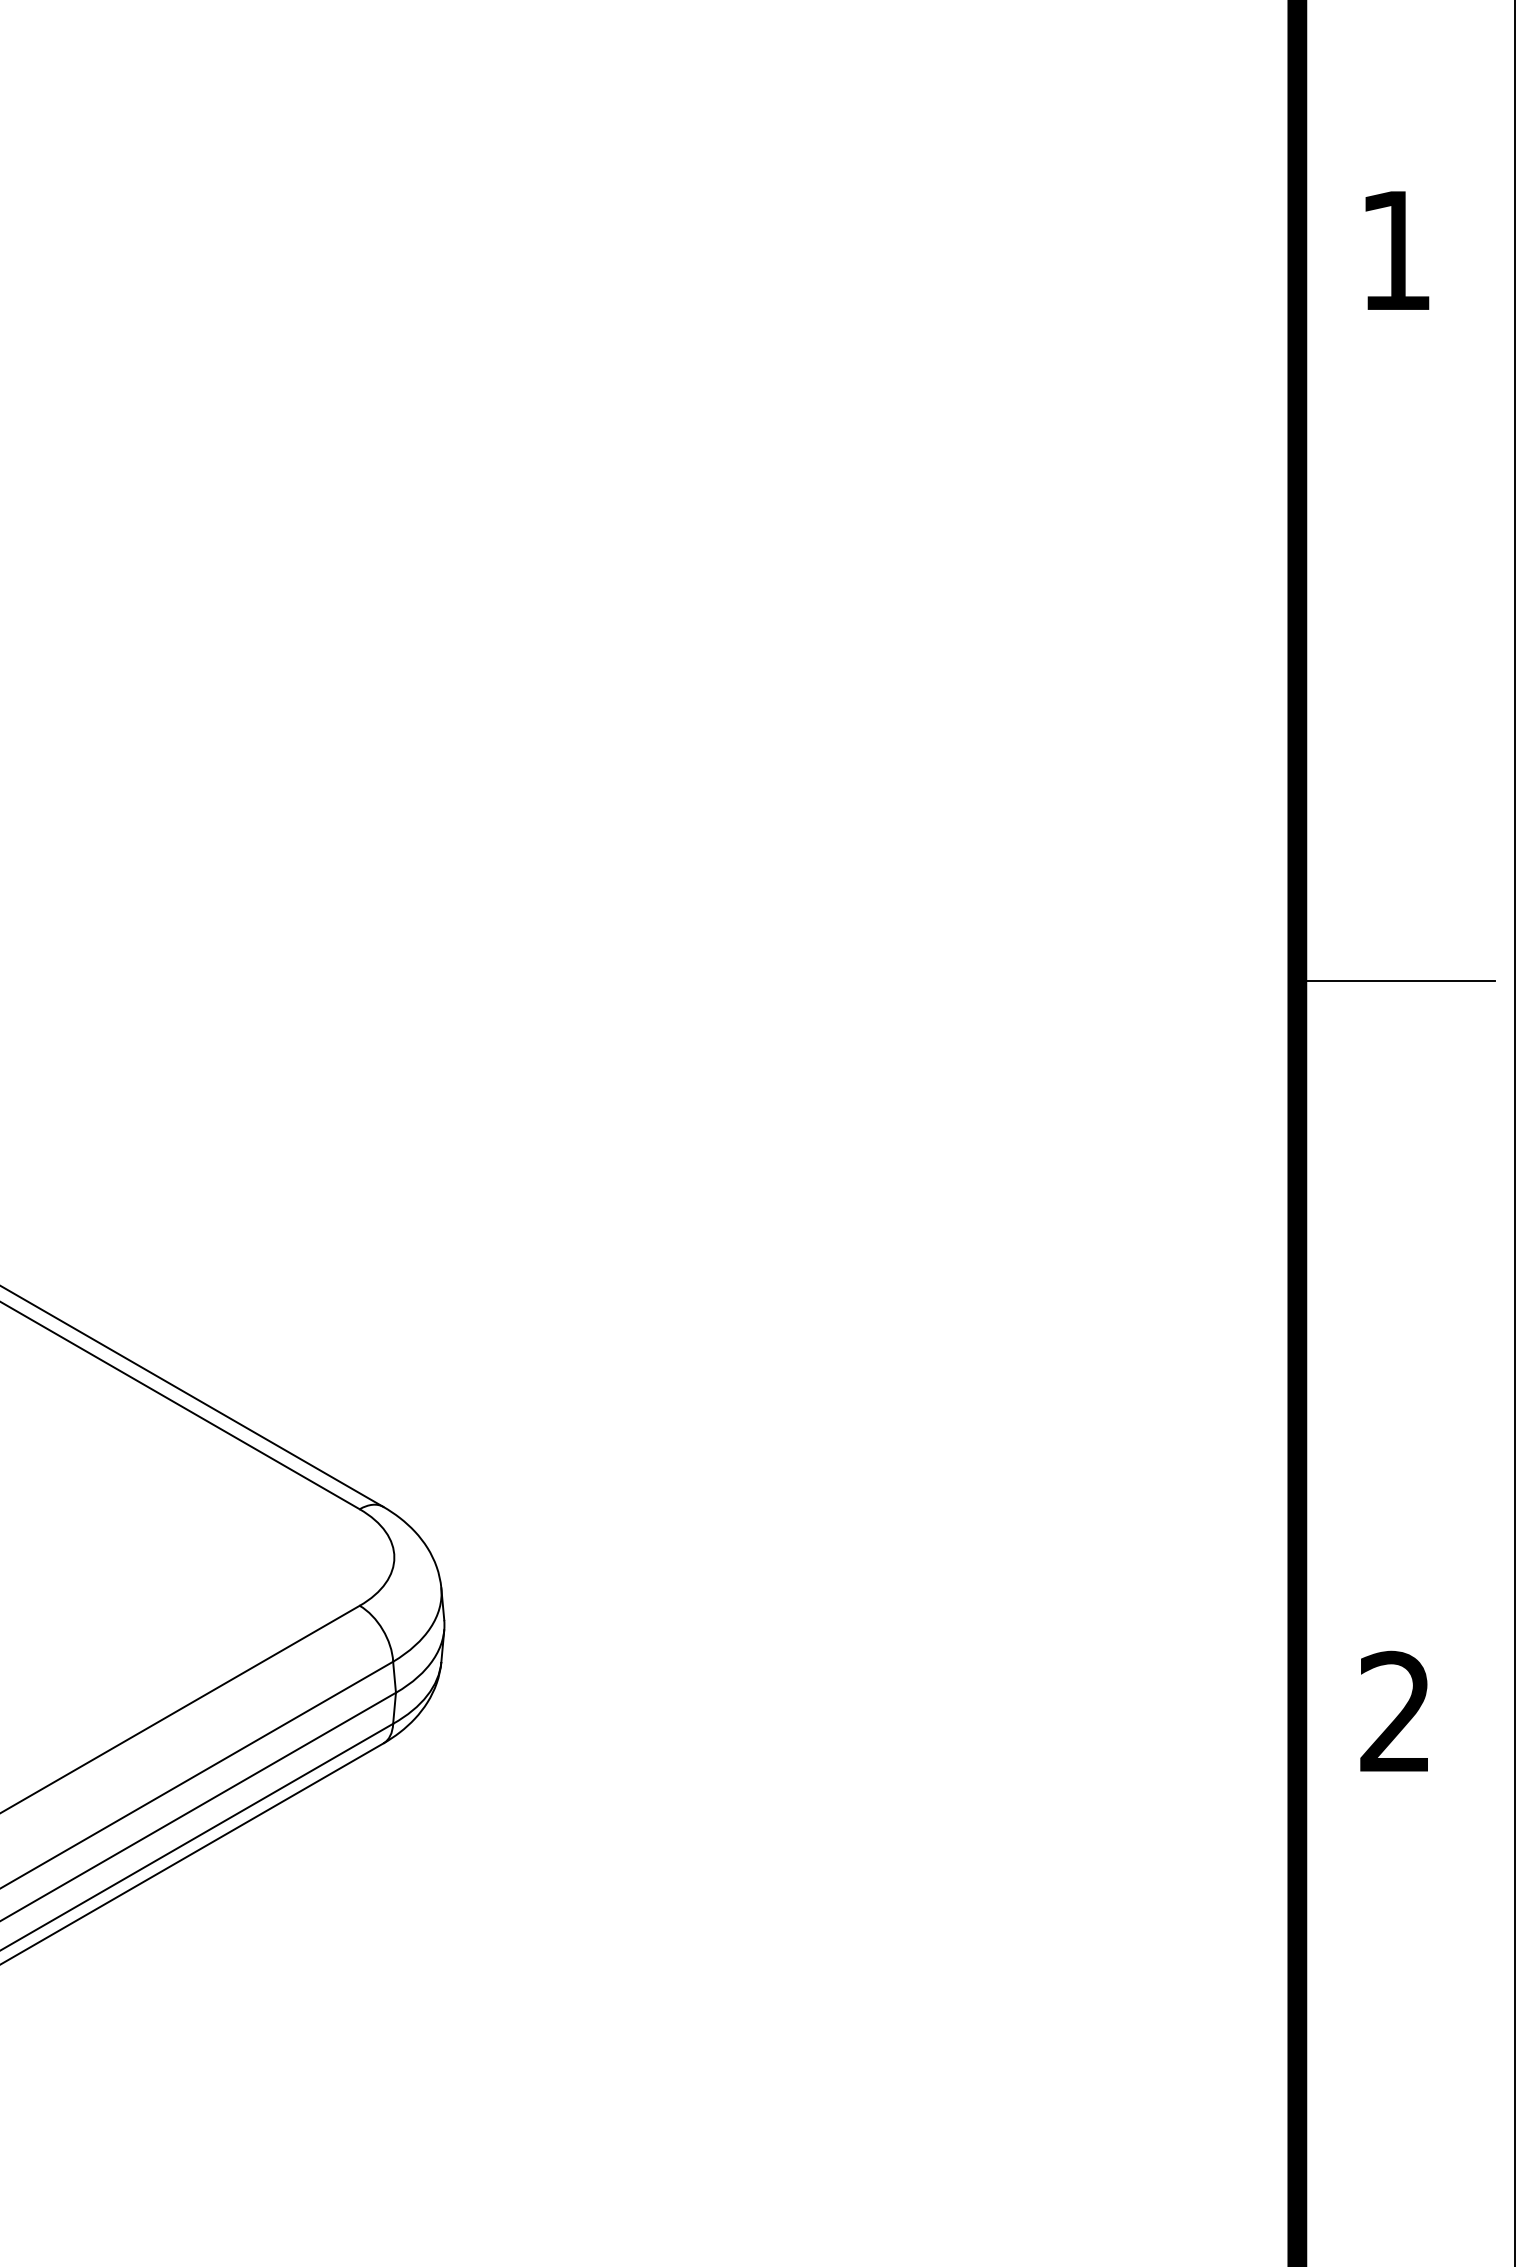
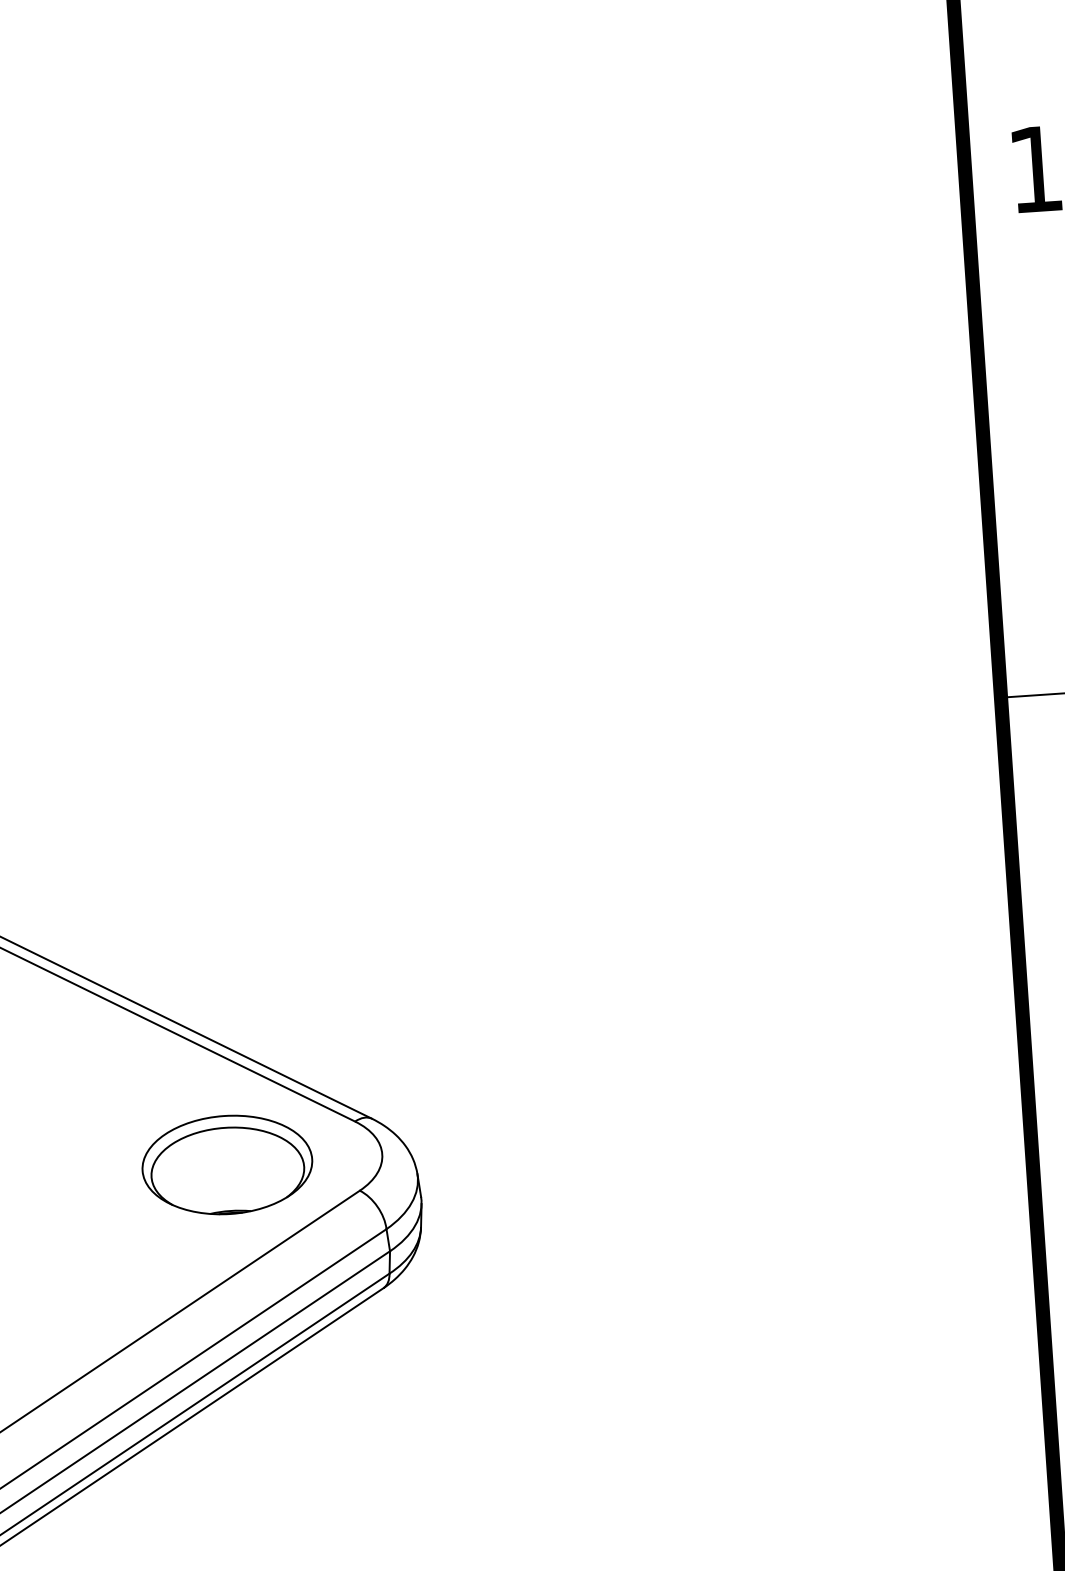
part: (177, 1557) -> (226, 1165), added

